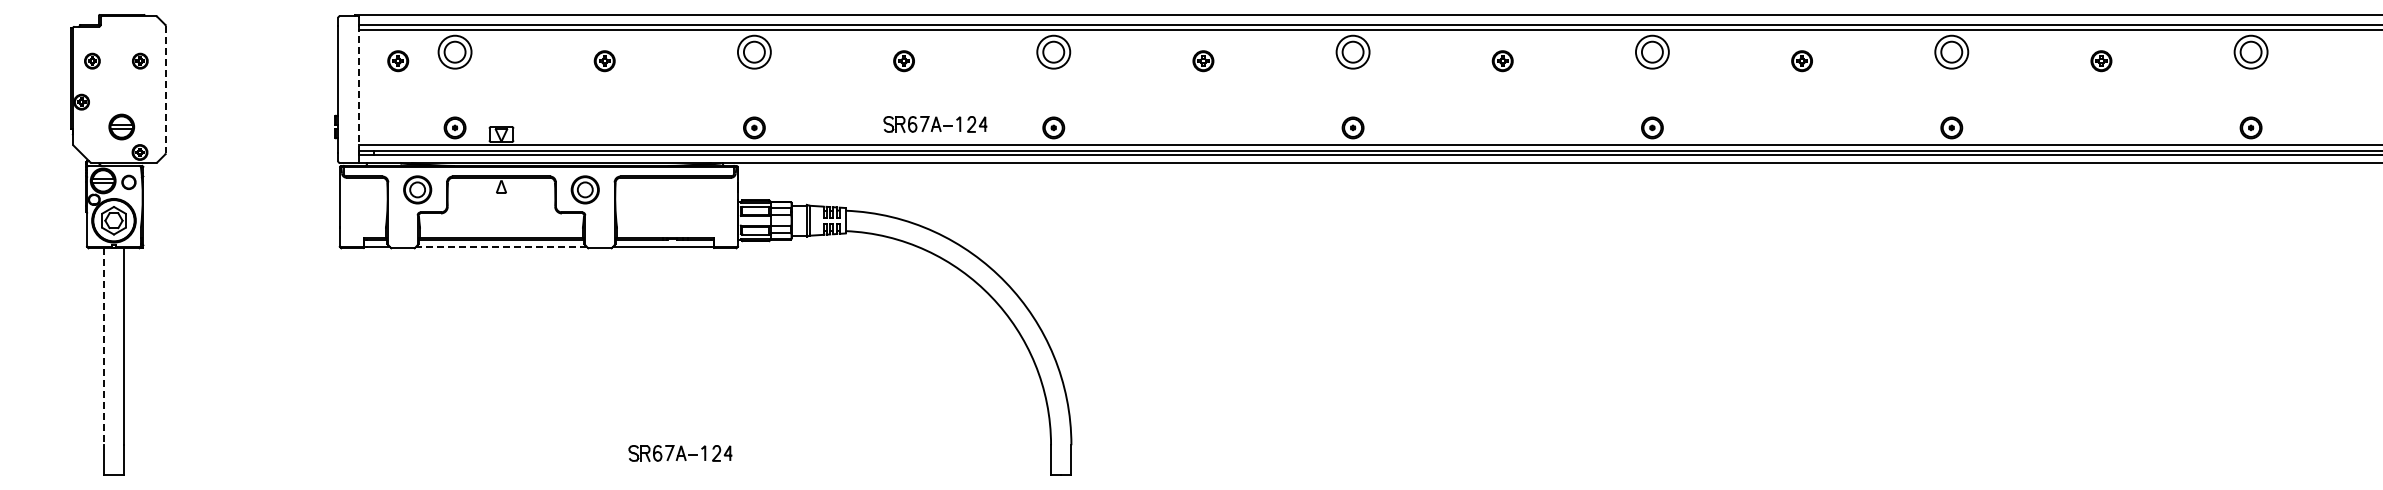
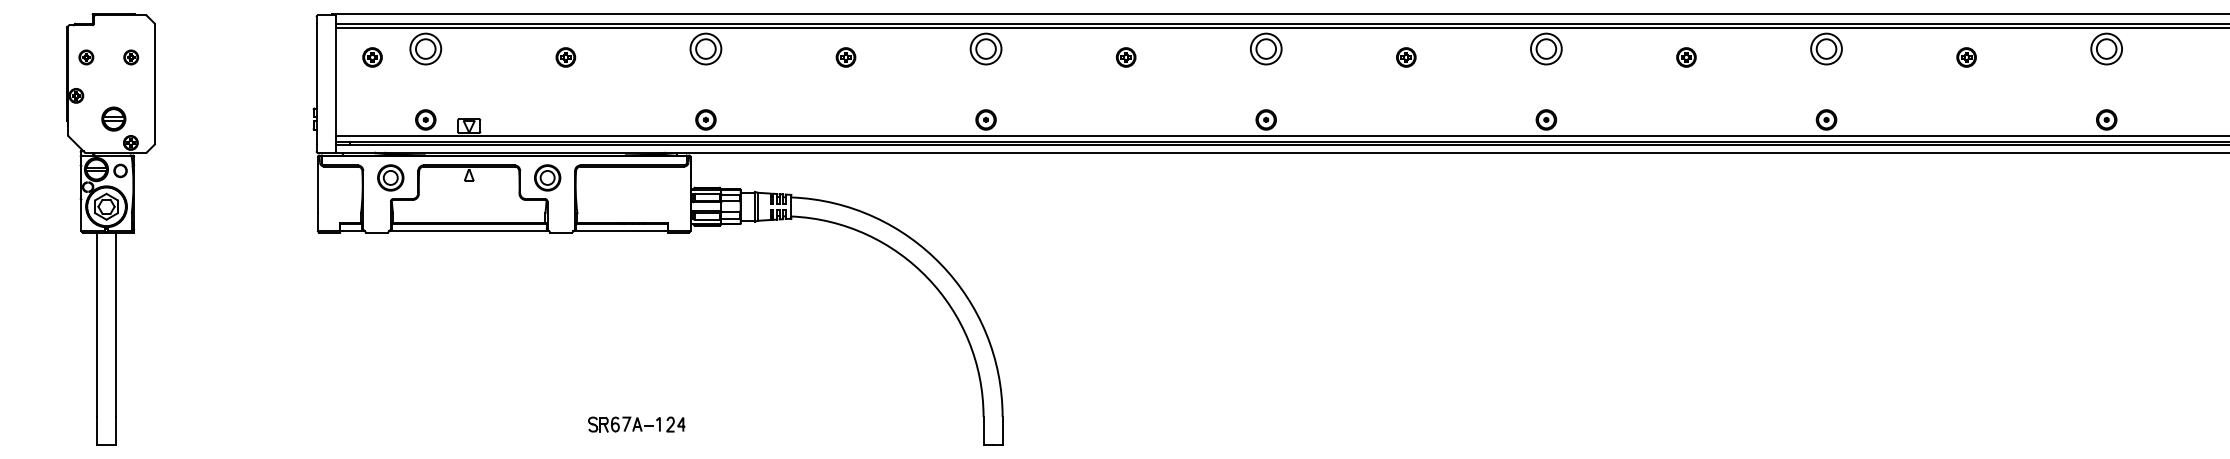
line: (165, 89) -> (154, 83), dashed -> solid
line: (359, 89) -> (336, 83), dashed -> solid
part: (935, 124) -> (875, 116), removed
line: (501, 247) -> (469, 231), dashed -> solid
line: (103, 347) -> (96, 325), dashed -> solid

